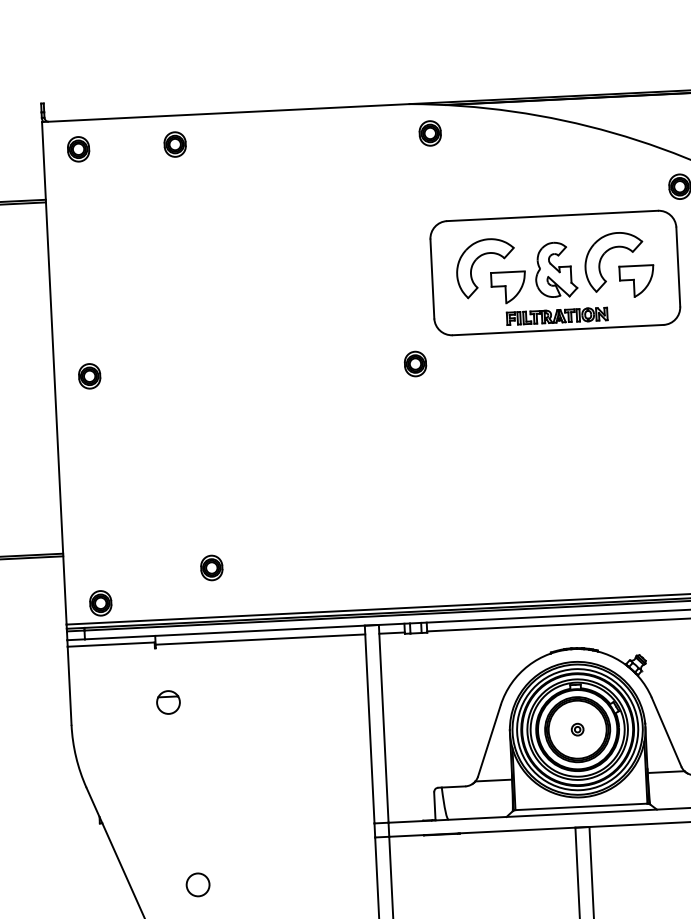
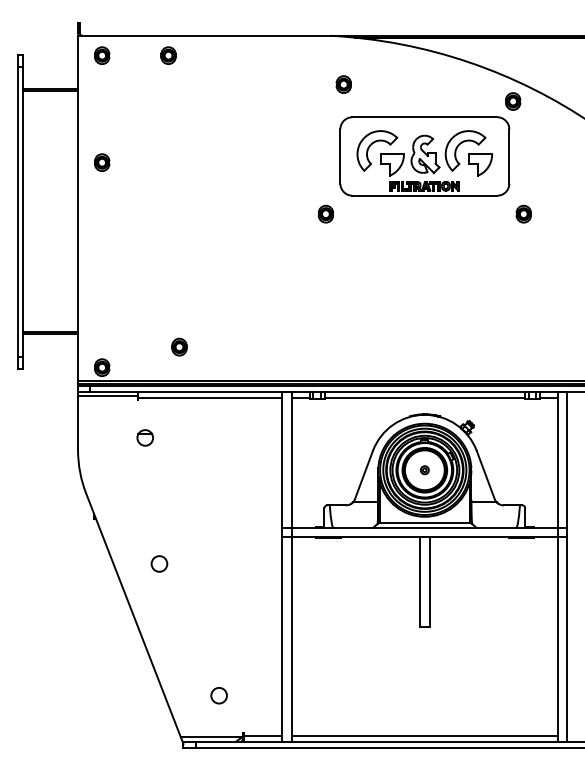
part: (429, 133) -> (343, 84), moved
part: (90, 376) -> (102, 162), moved

